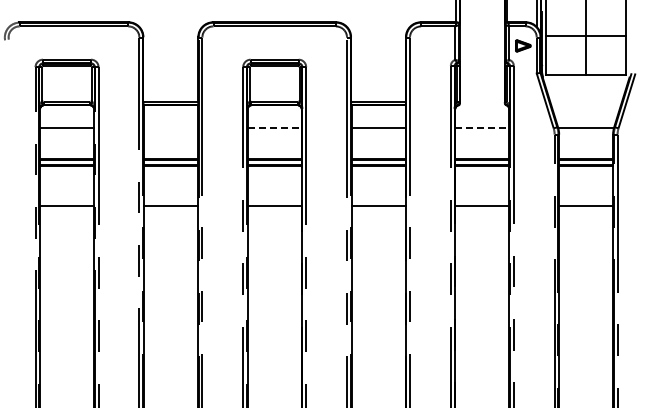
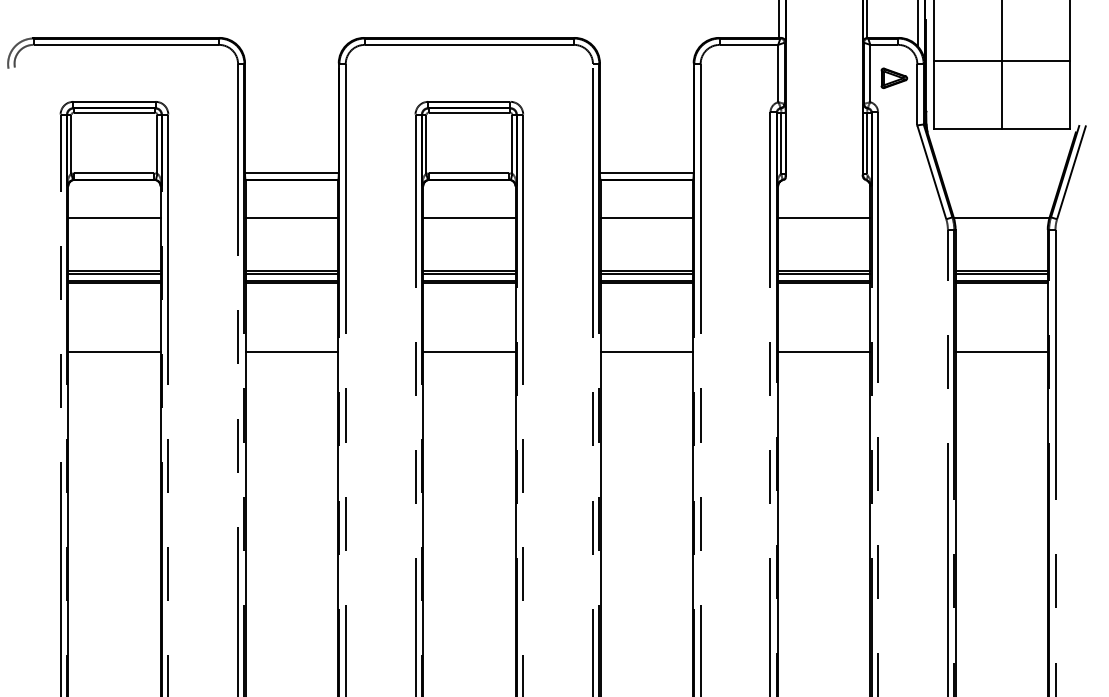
line: (170, 127) -> (291, 217), added
line: (274, 127) -> (469, 217), dashed -> solid
line: (482, 127) -> (824, 217), dashed -> solid

